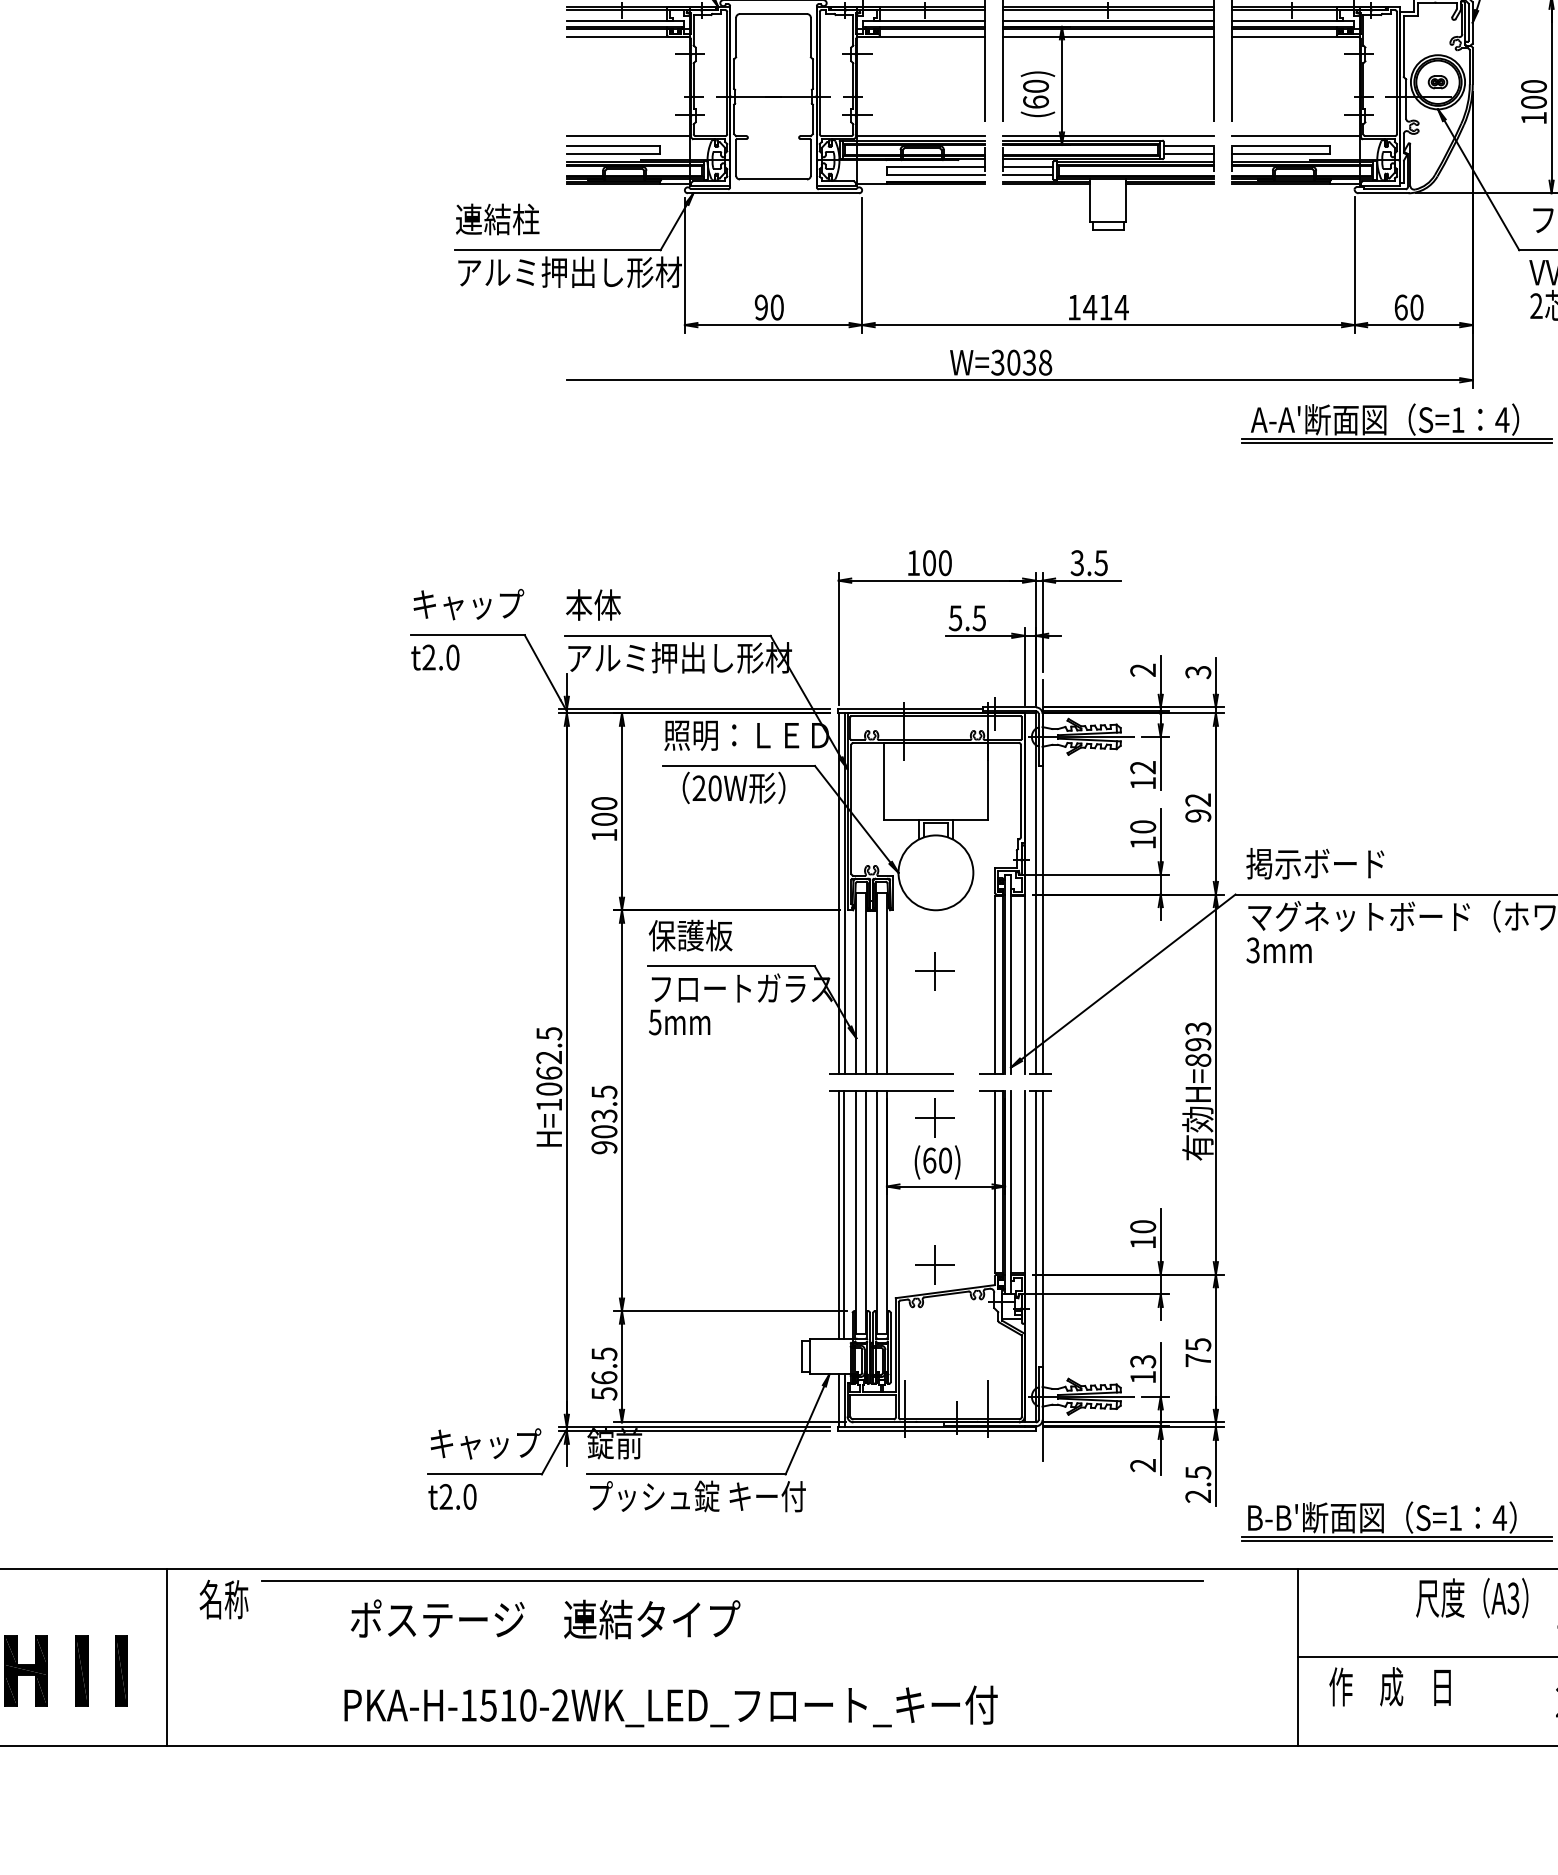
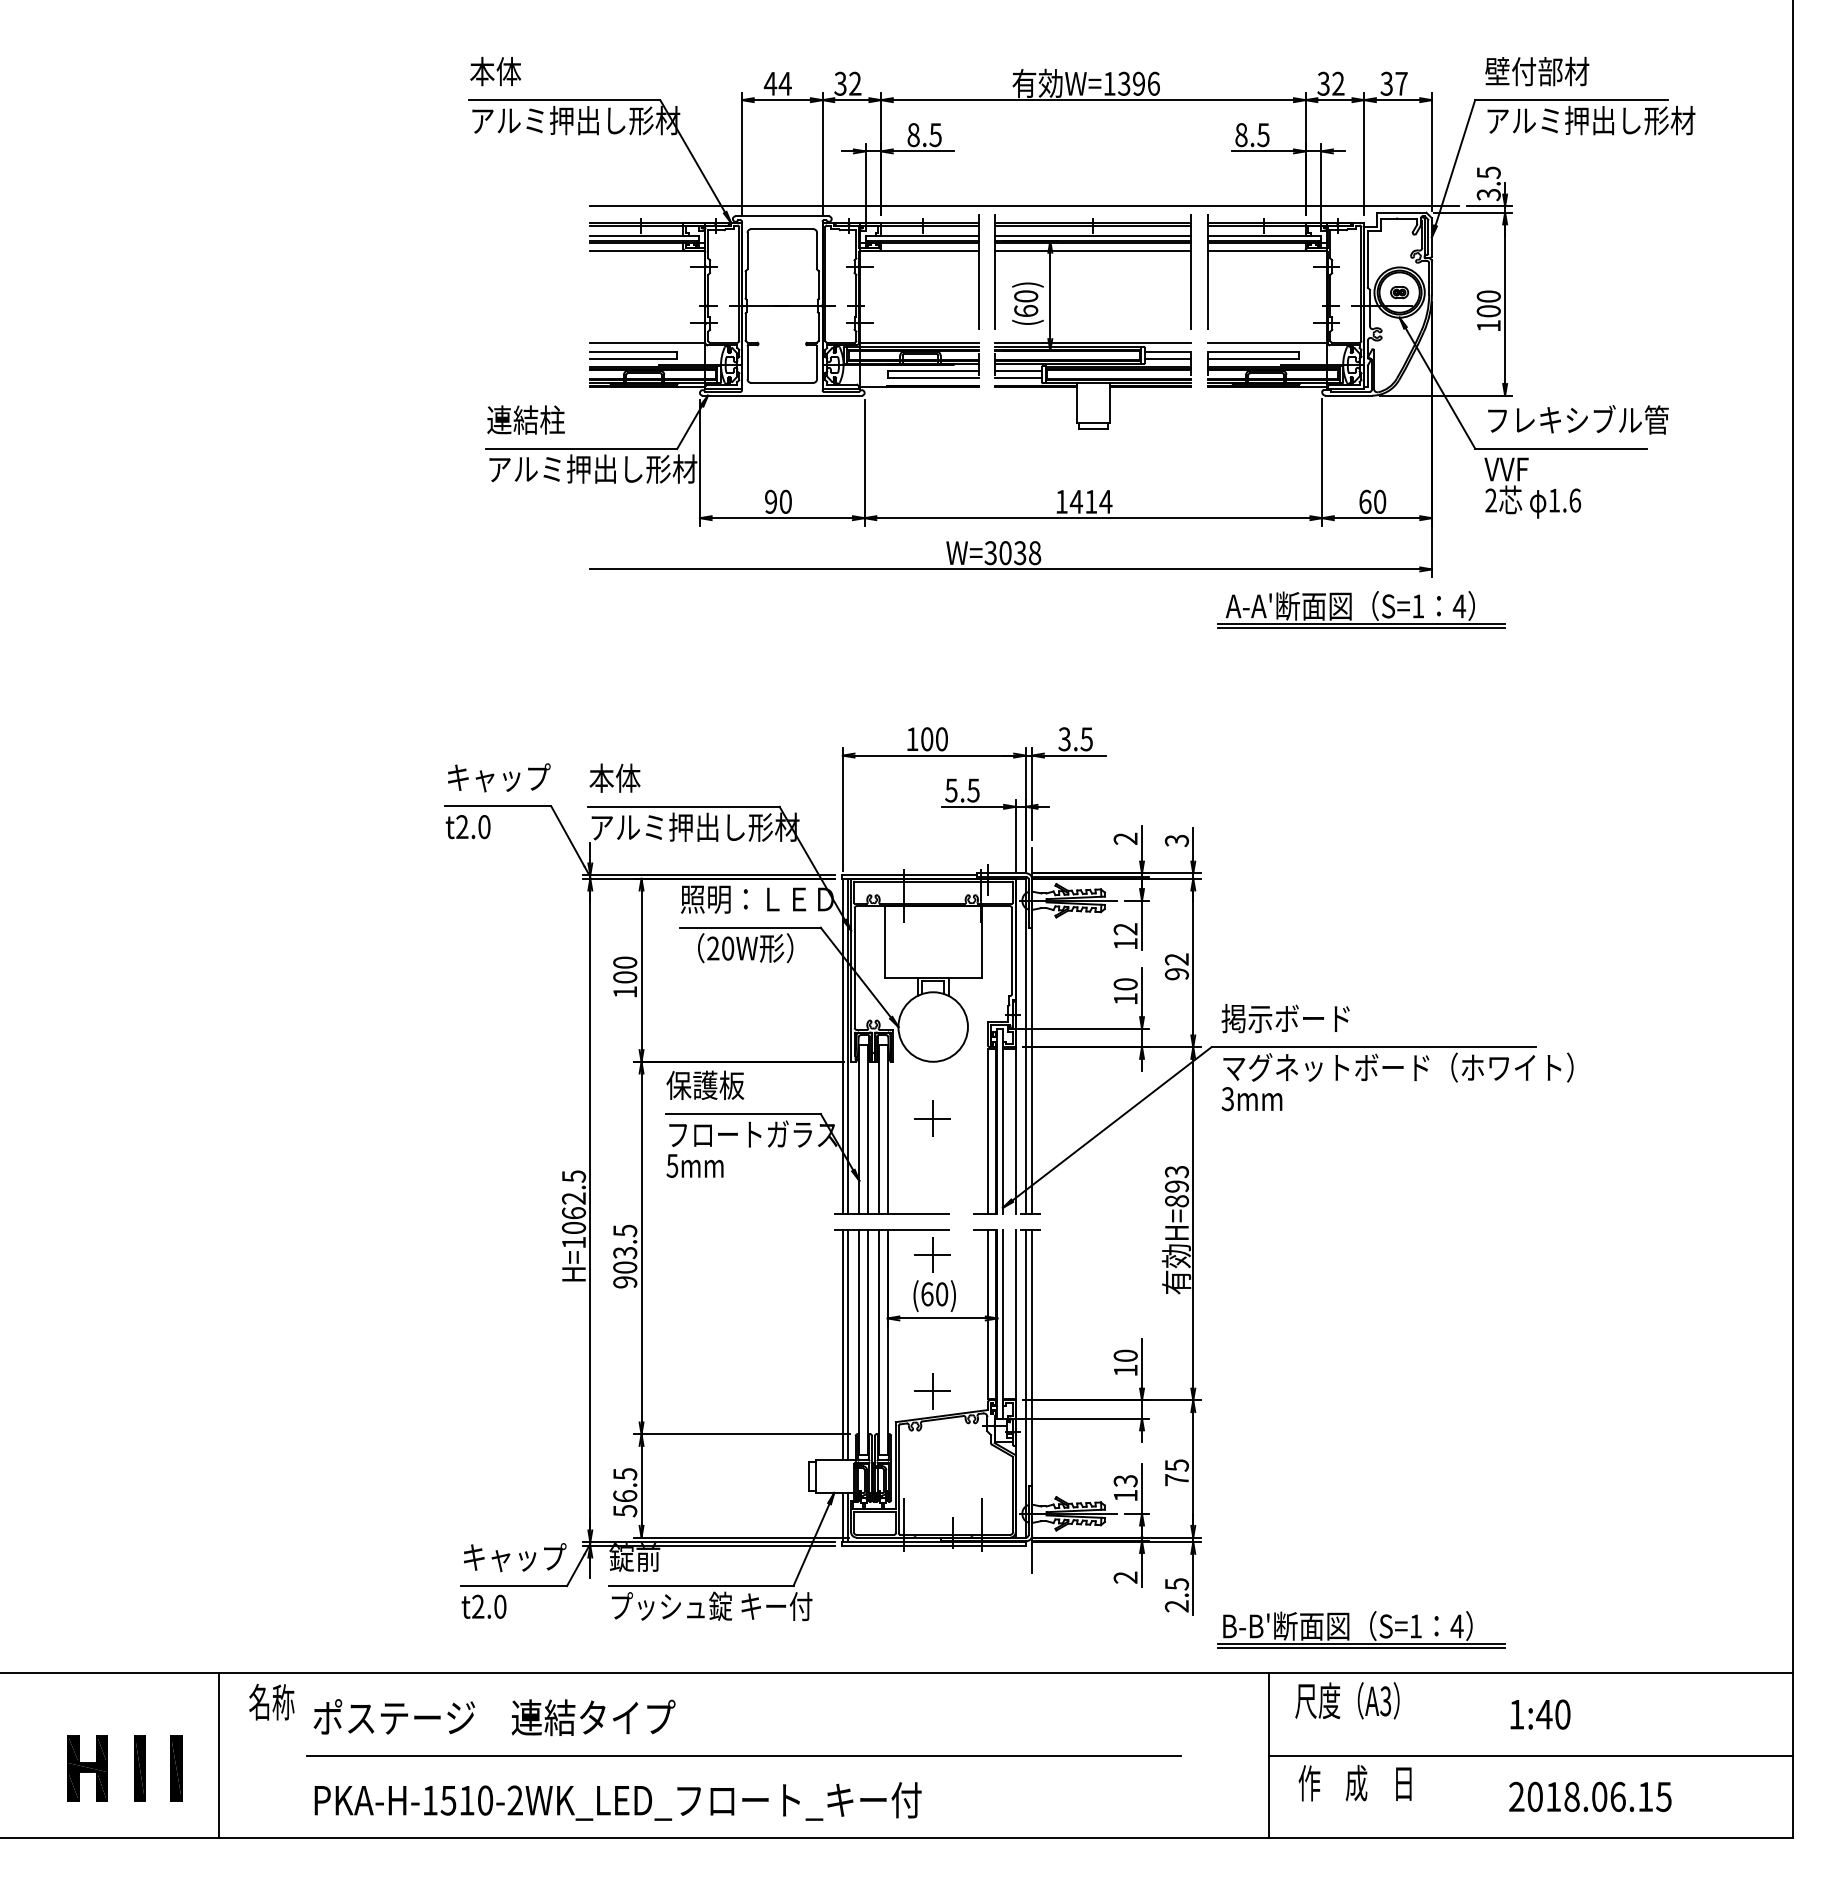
line: (731, 1580) -> (743, 1755), moved
text: (1472, 1597) -> (1347, 1700), moved
text: (545, 1619) -> (494, 1717), moved
text: (670, 1706) -> (617, 1801), moved

